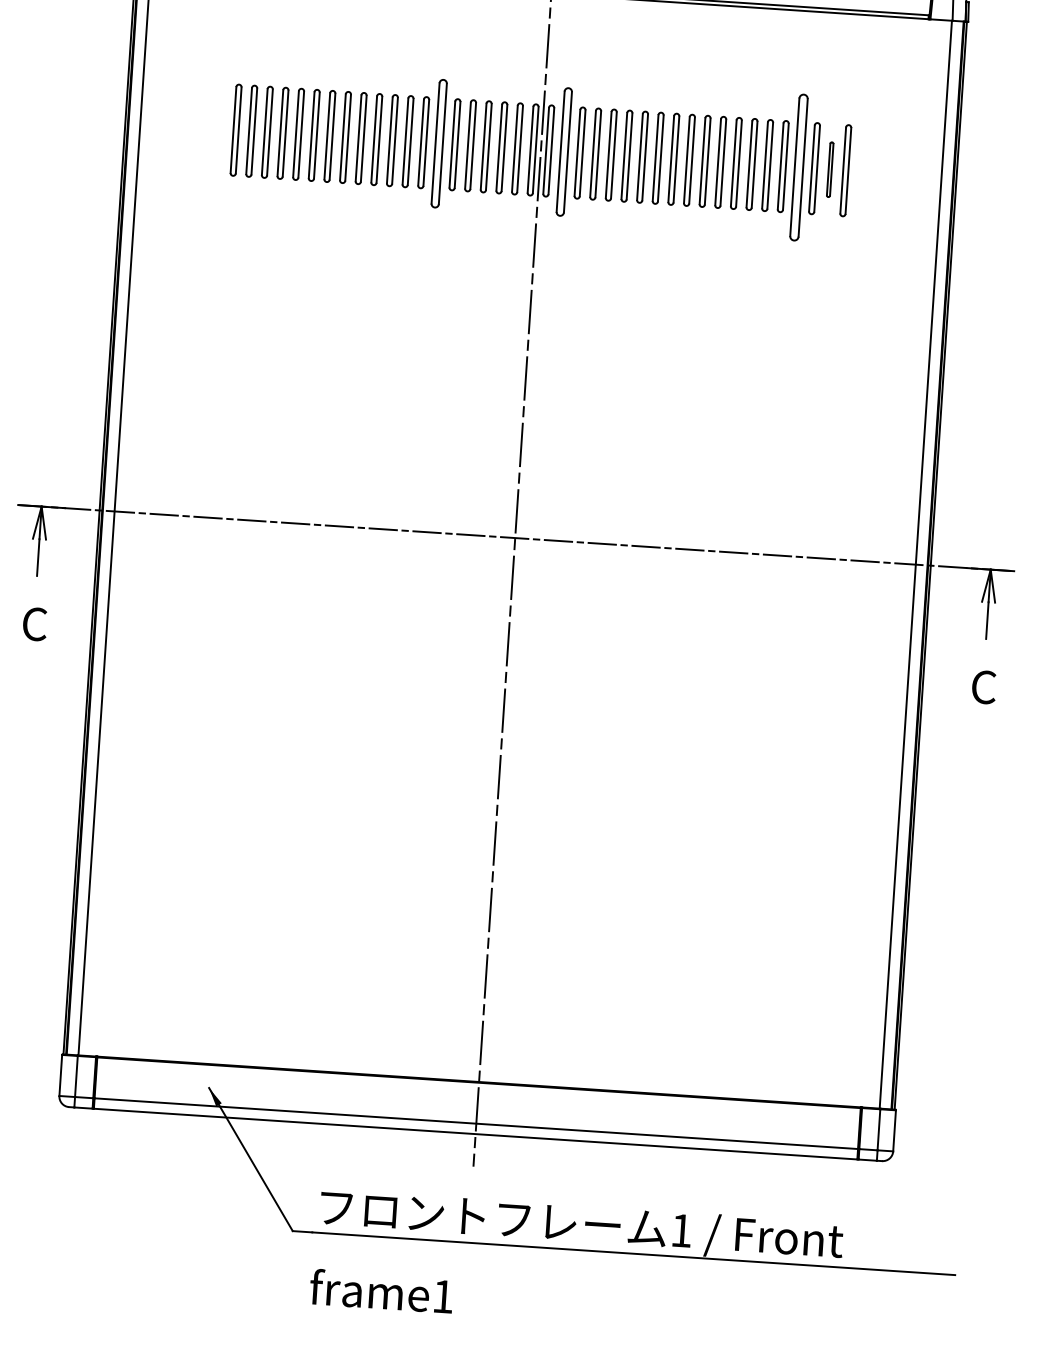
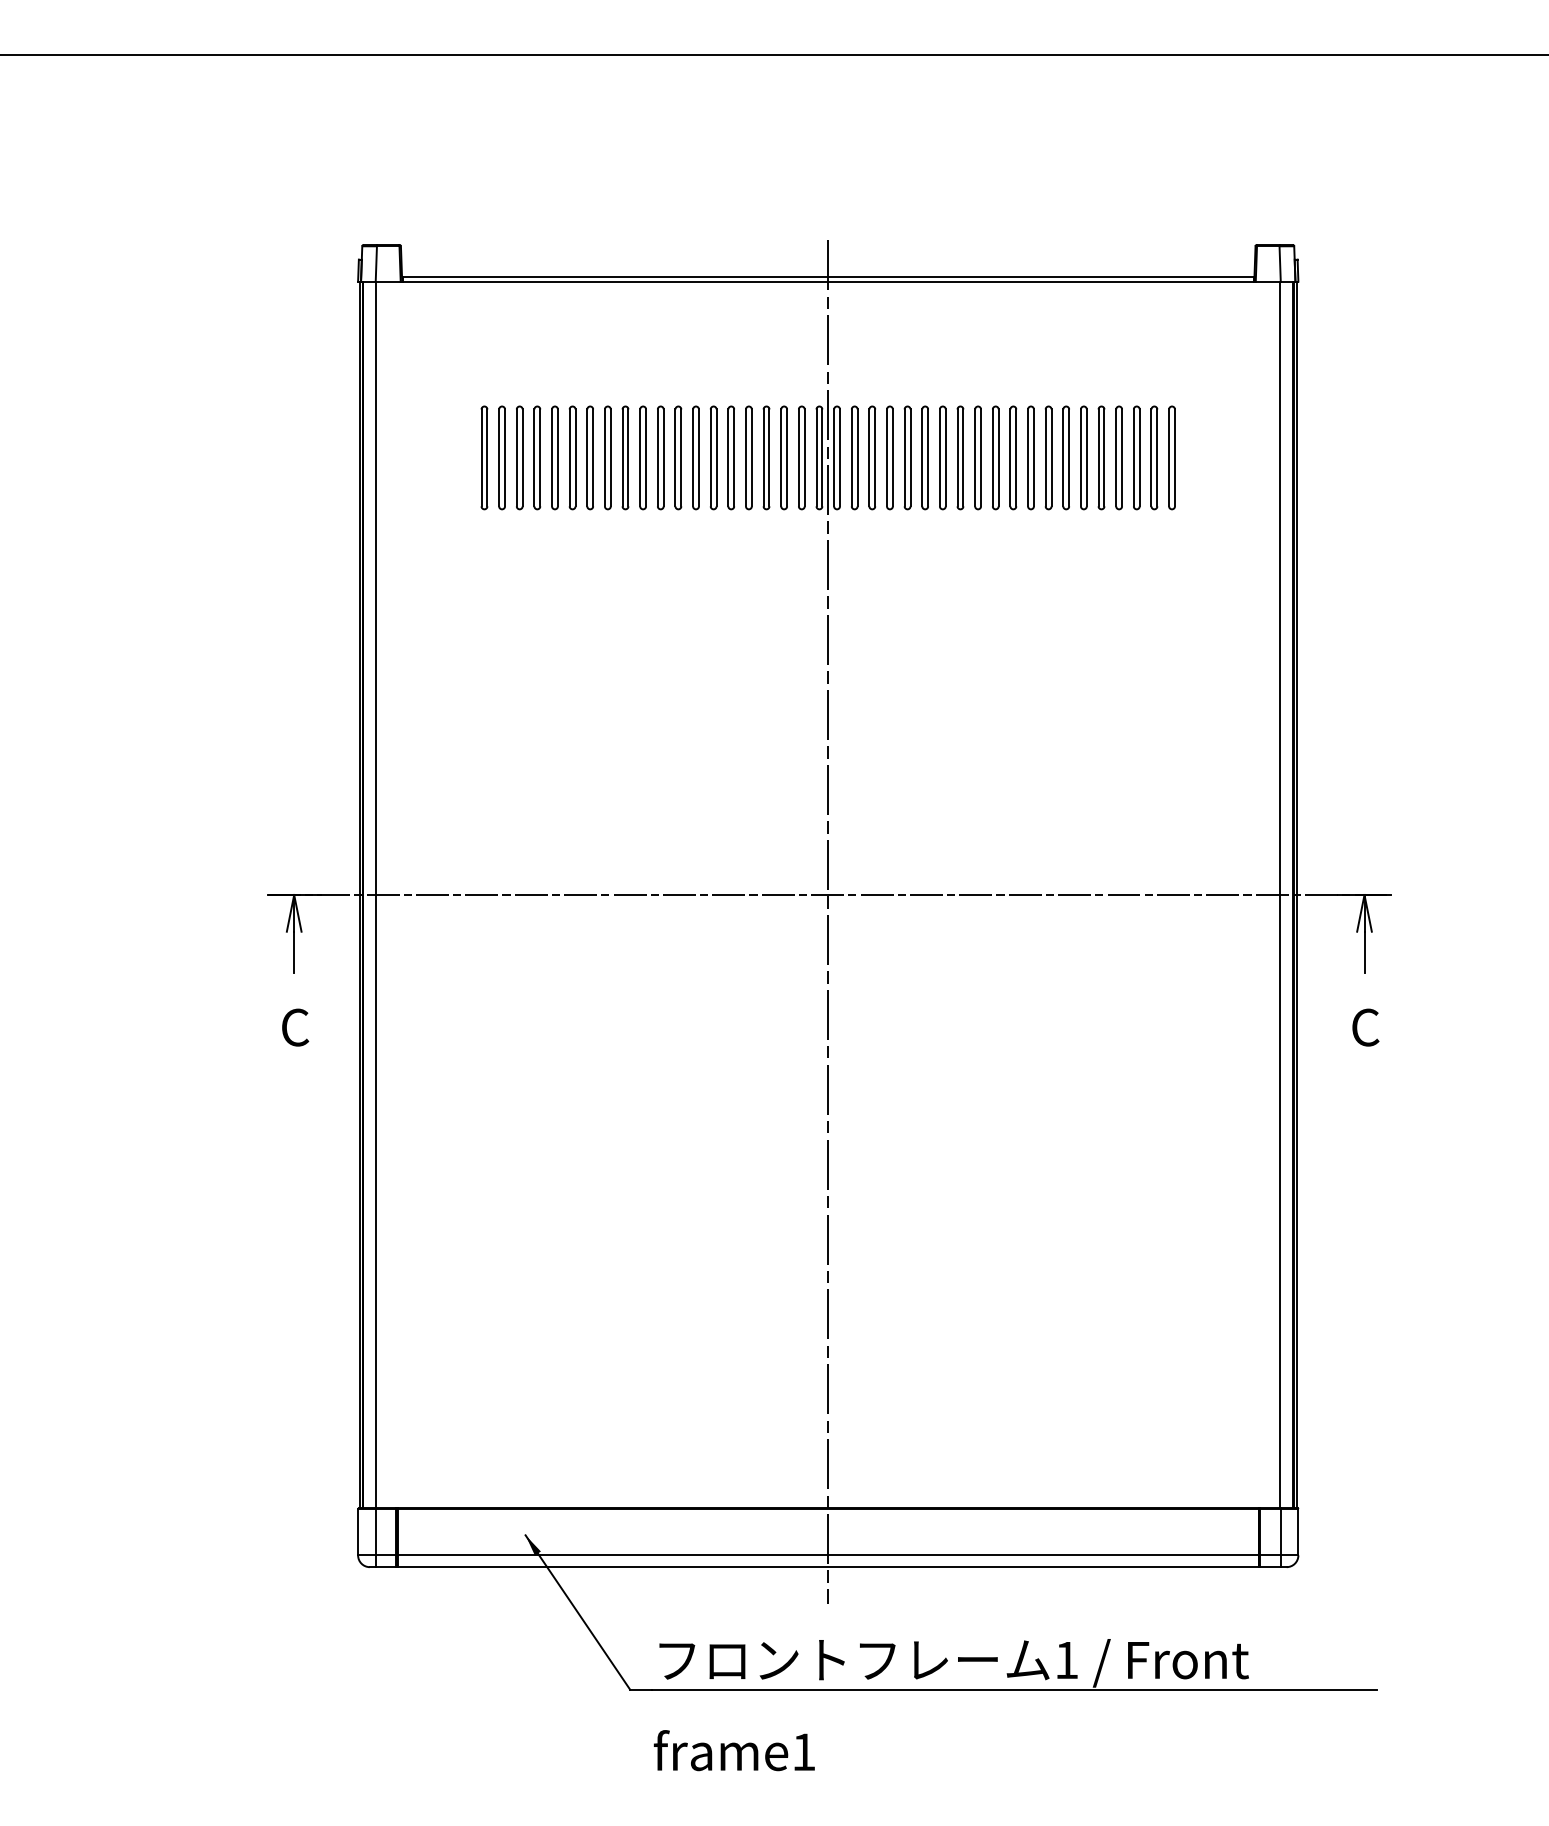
part: (439, 143) -> (713, 457), size x0.71
part: (564, 151) -> (854, 457), size x0.71
part: (798, 167) -> (1118, 457), size x0.62
part: (830, 169) -> (1154, 457), size x1.67

